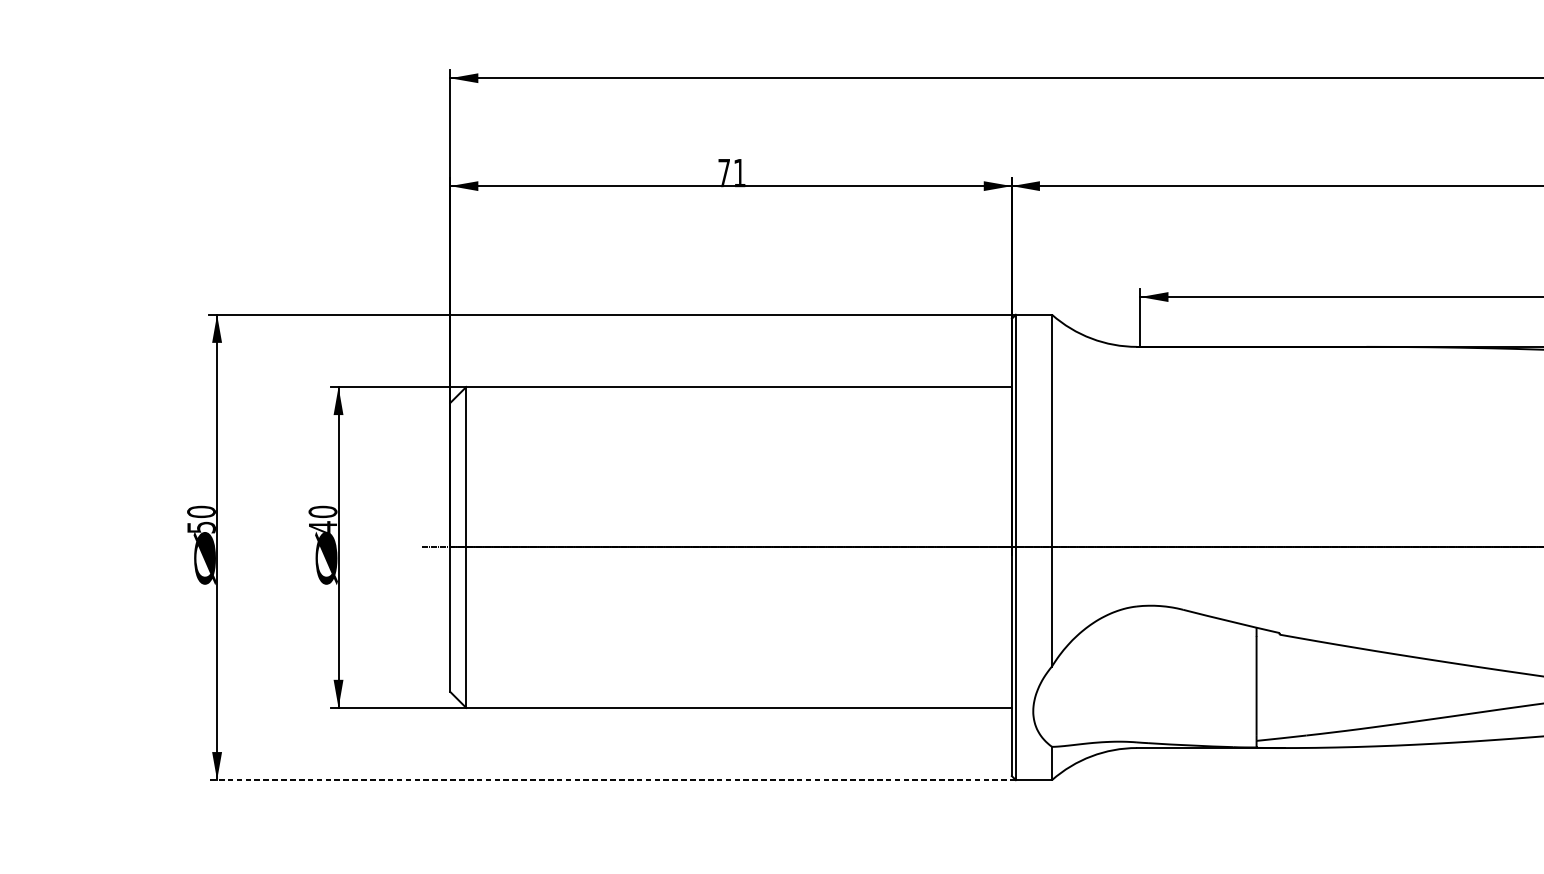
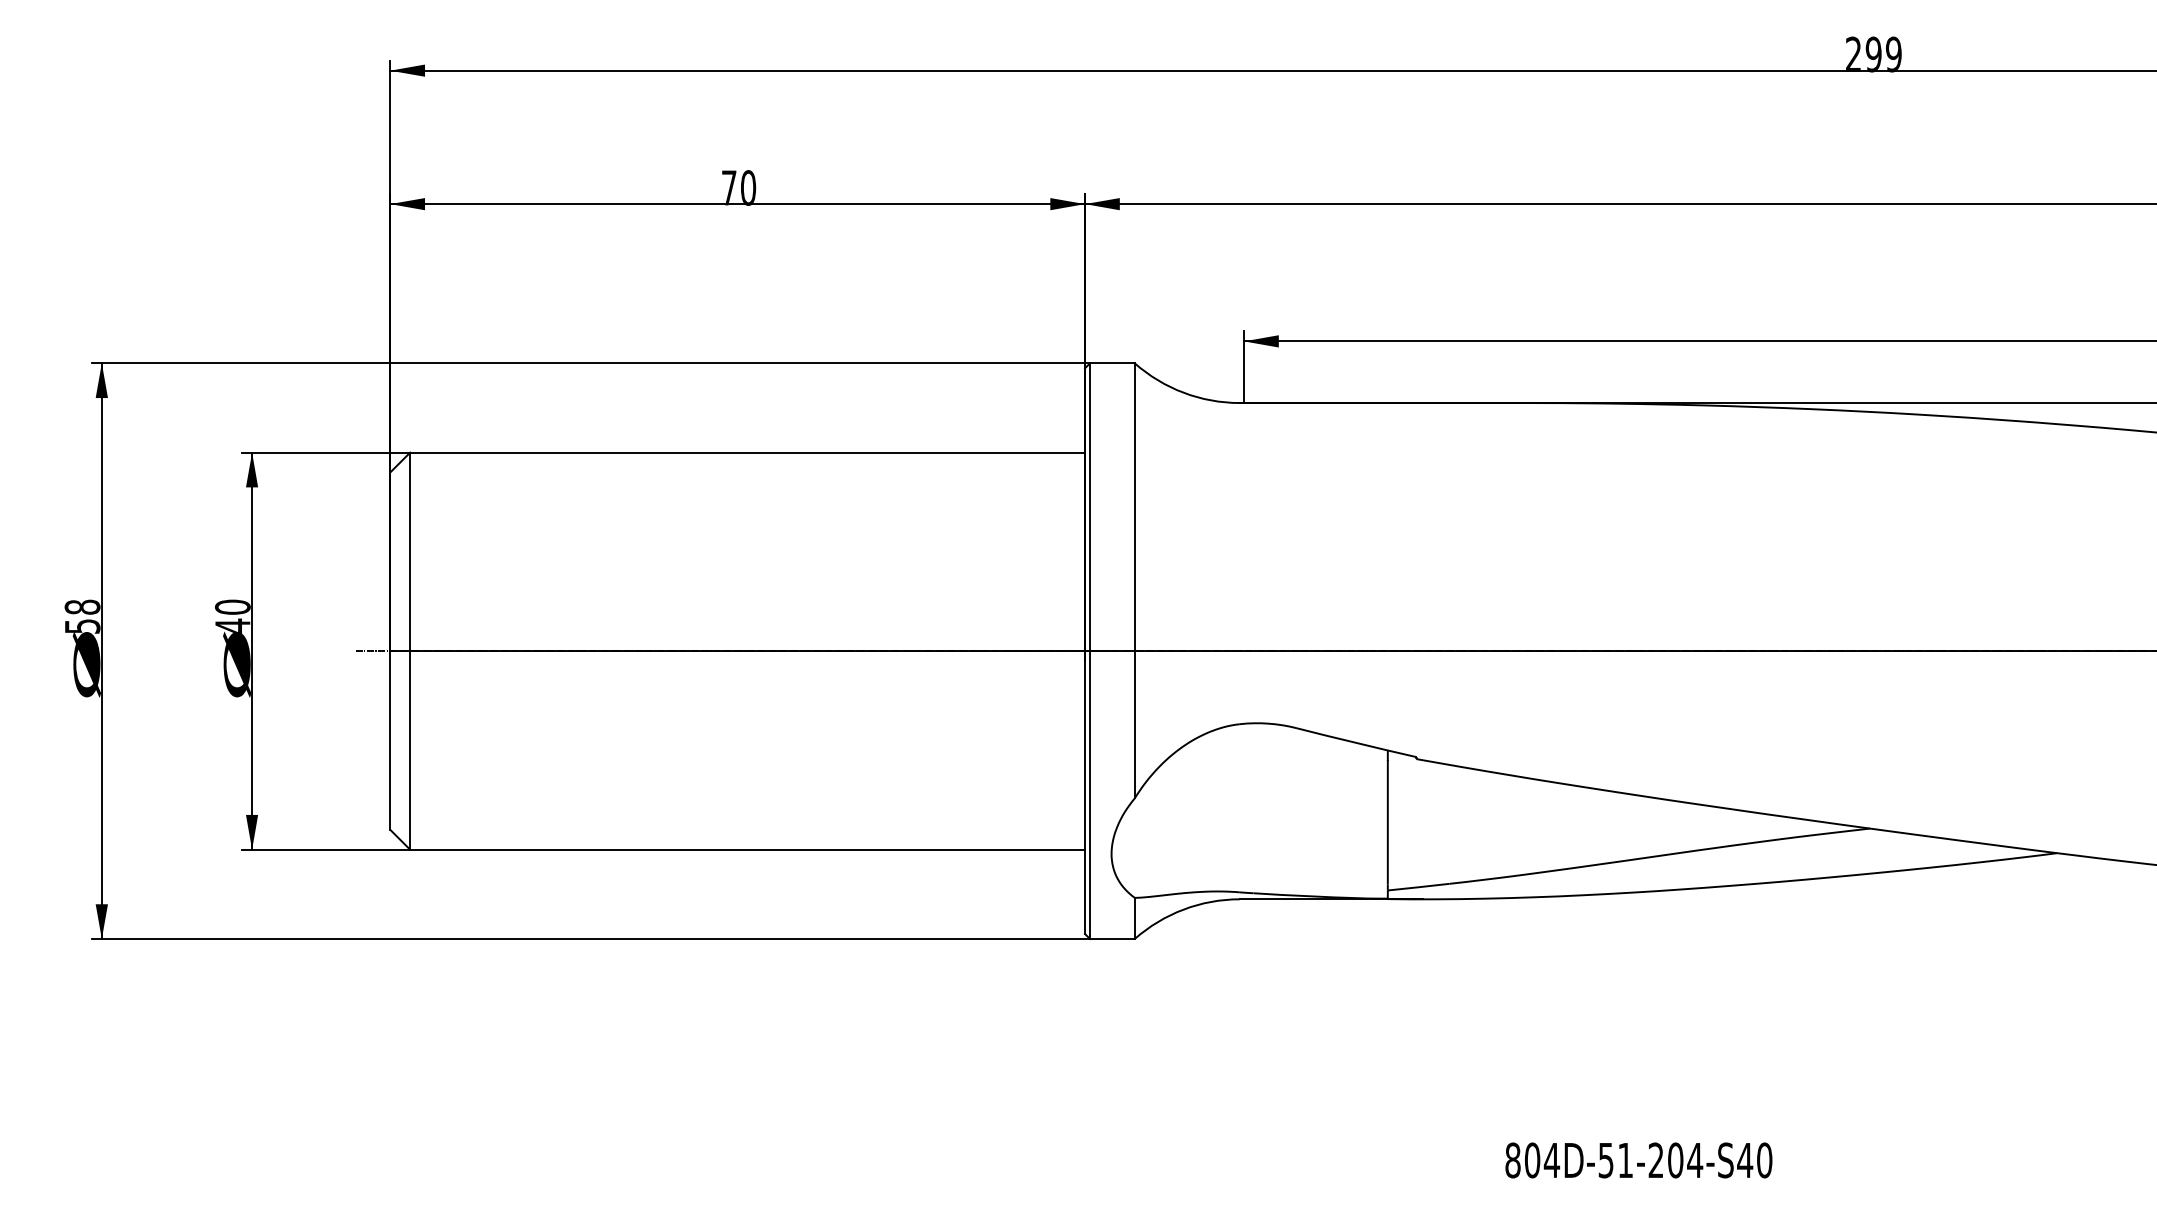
text: (739, 172) -> (748, 187), 71 -> 70
text: (201, 511) -> (82, 606), 50 -> 58
line: (612, 780) -> (590, 939), dashed -> solid

